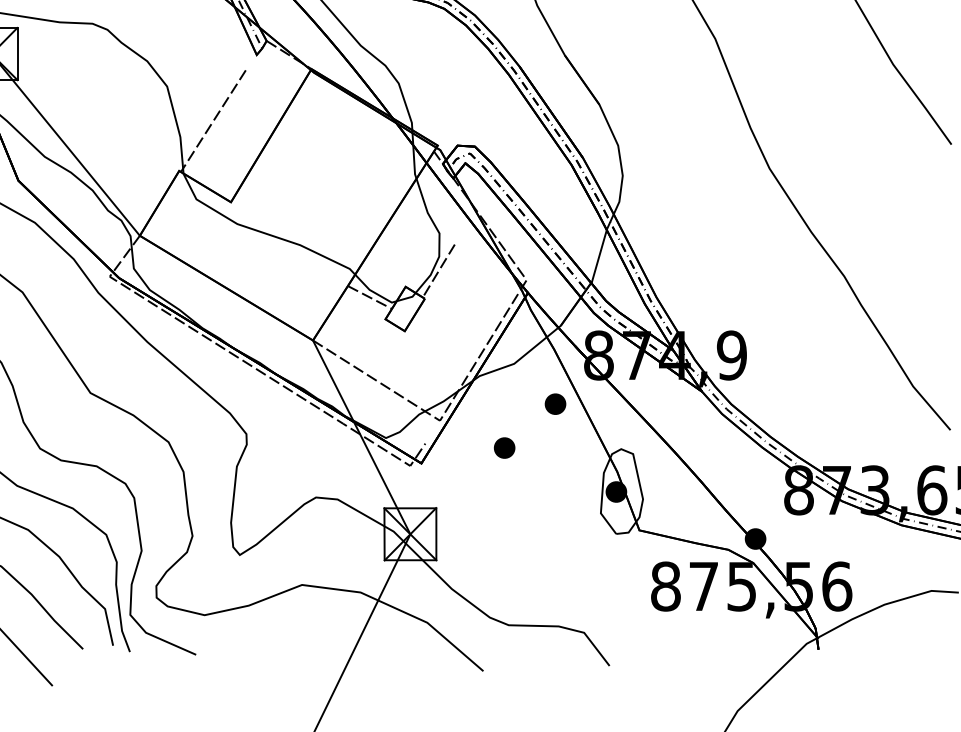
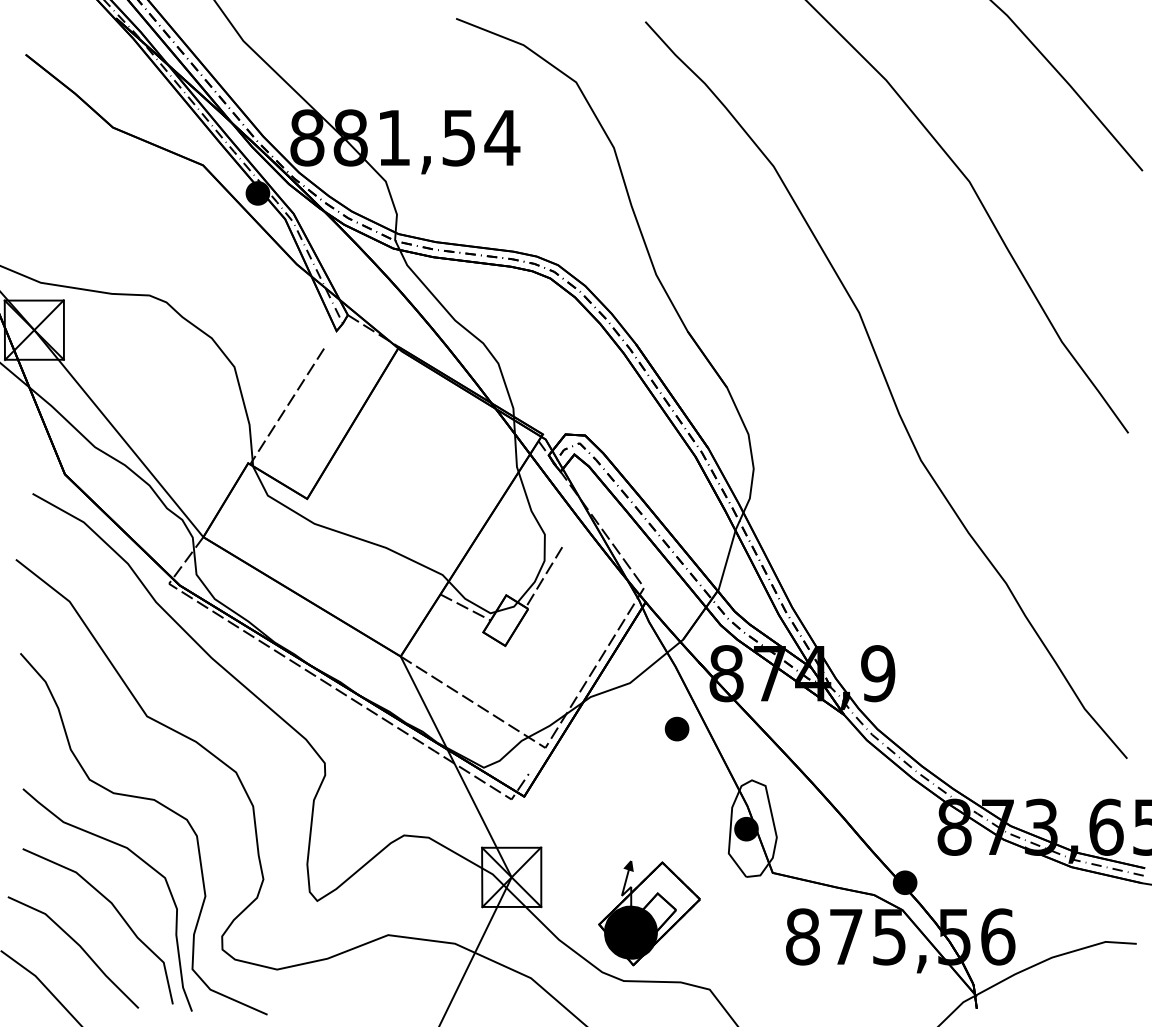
part: (504, 447) -> (618, 778), removed
part: (531, 565) -> (649, 913), added

